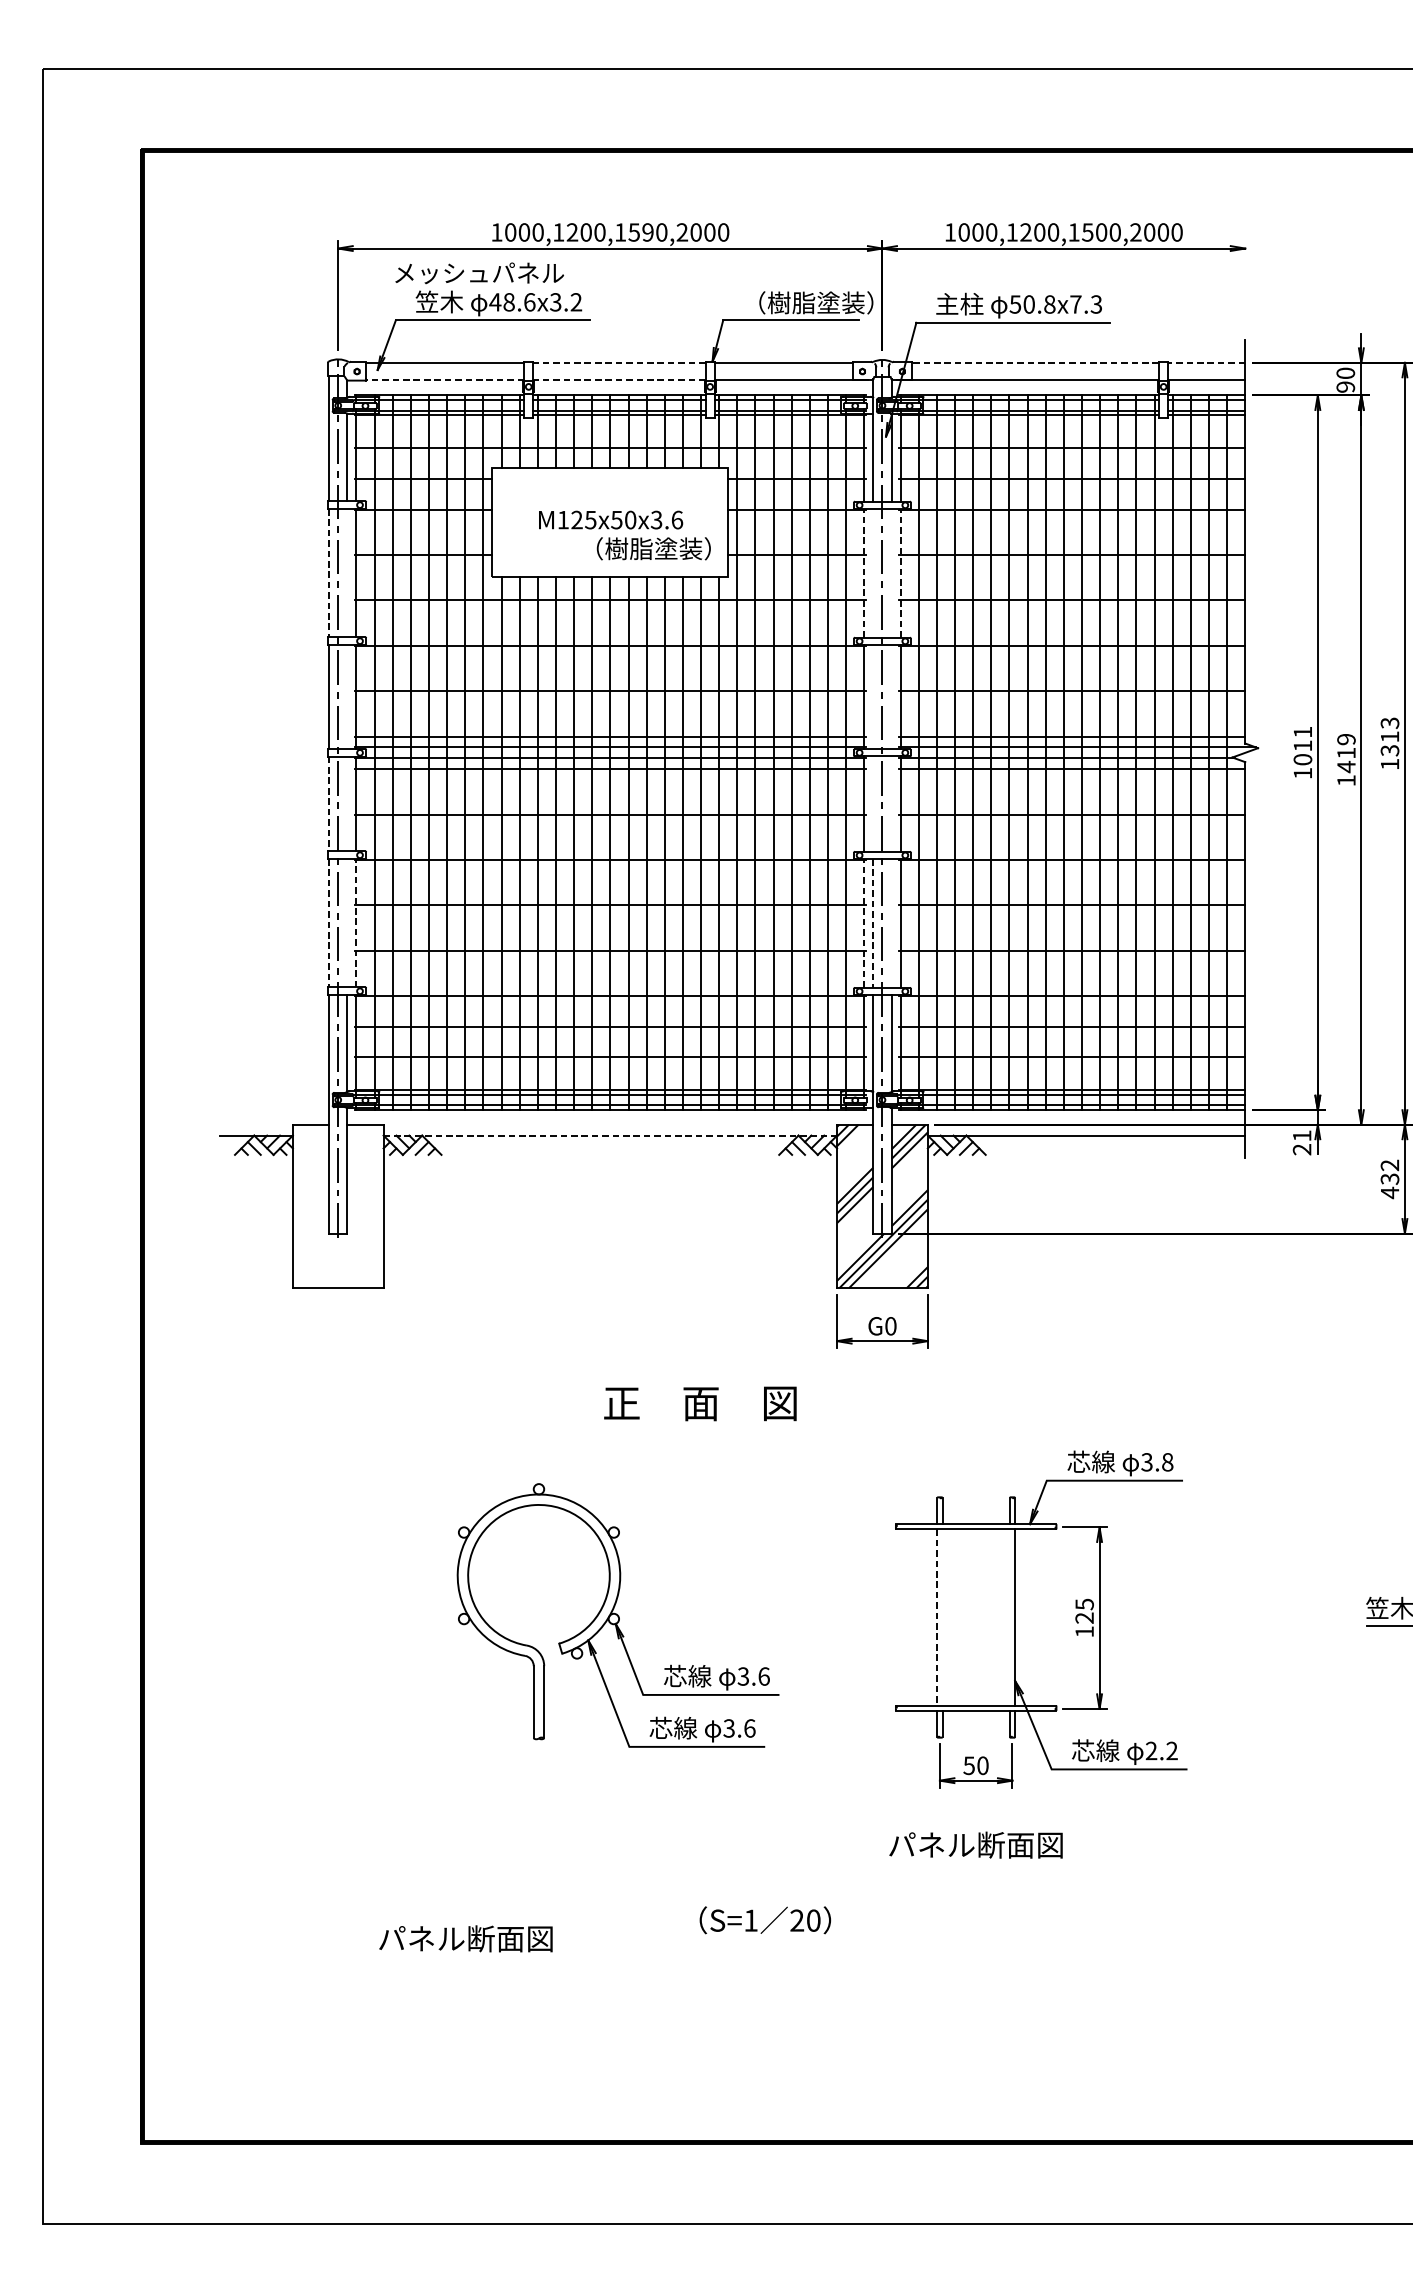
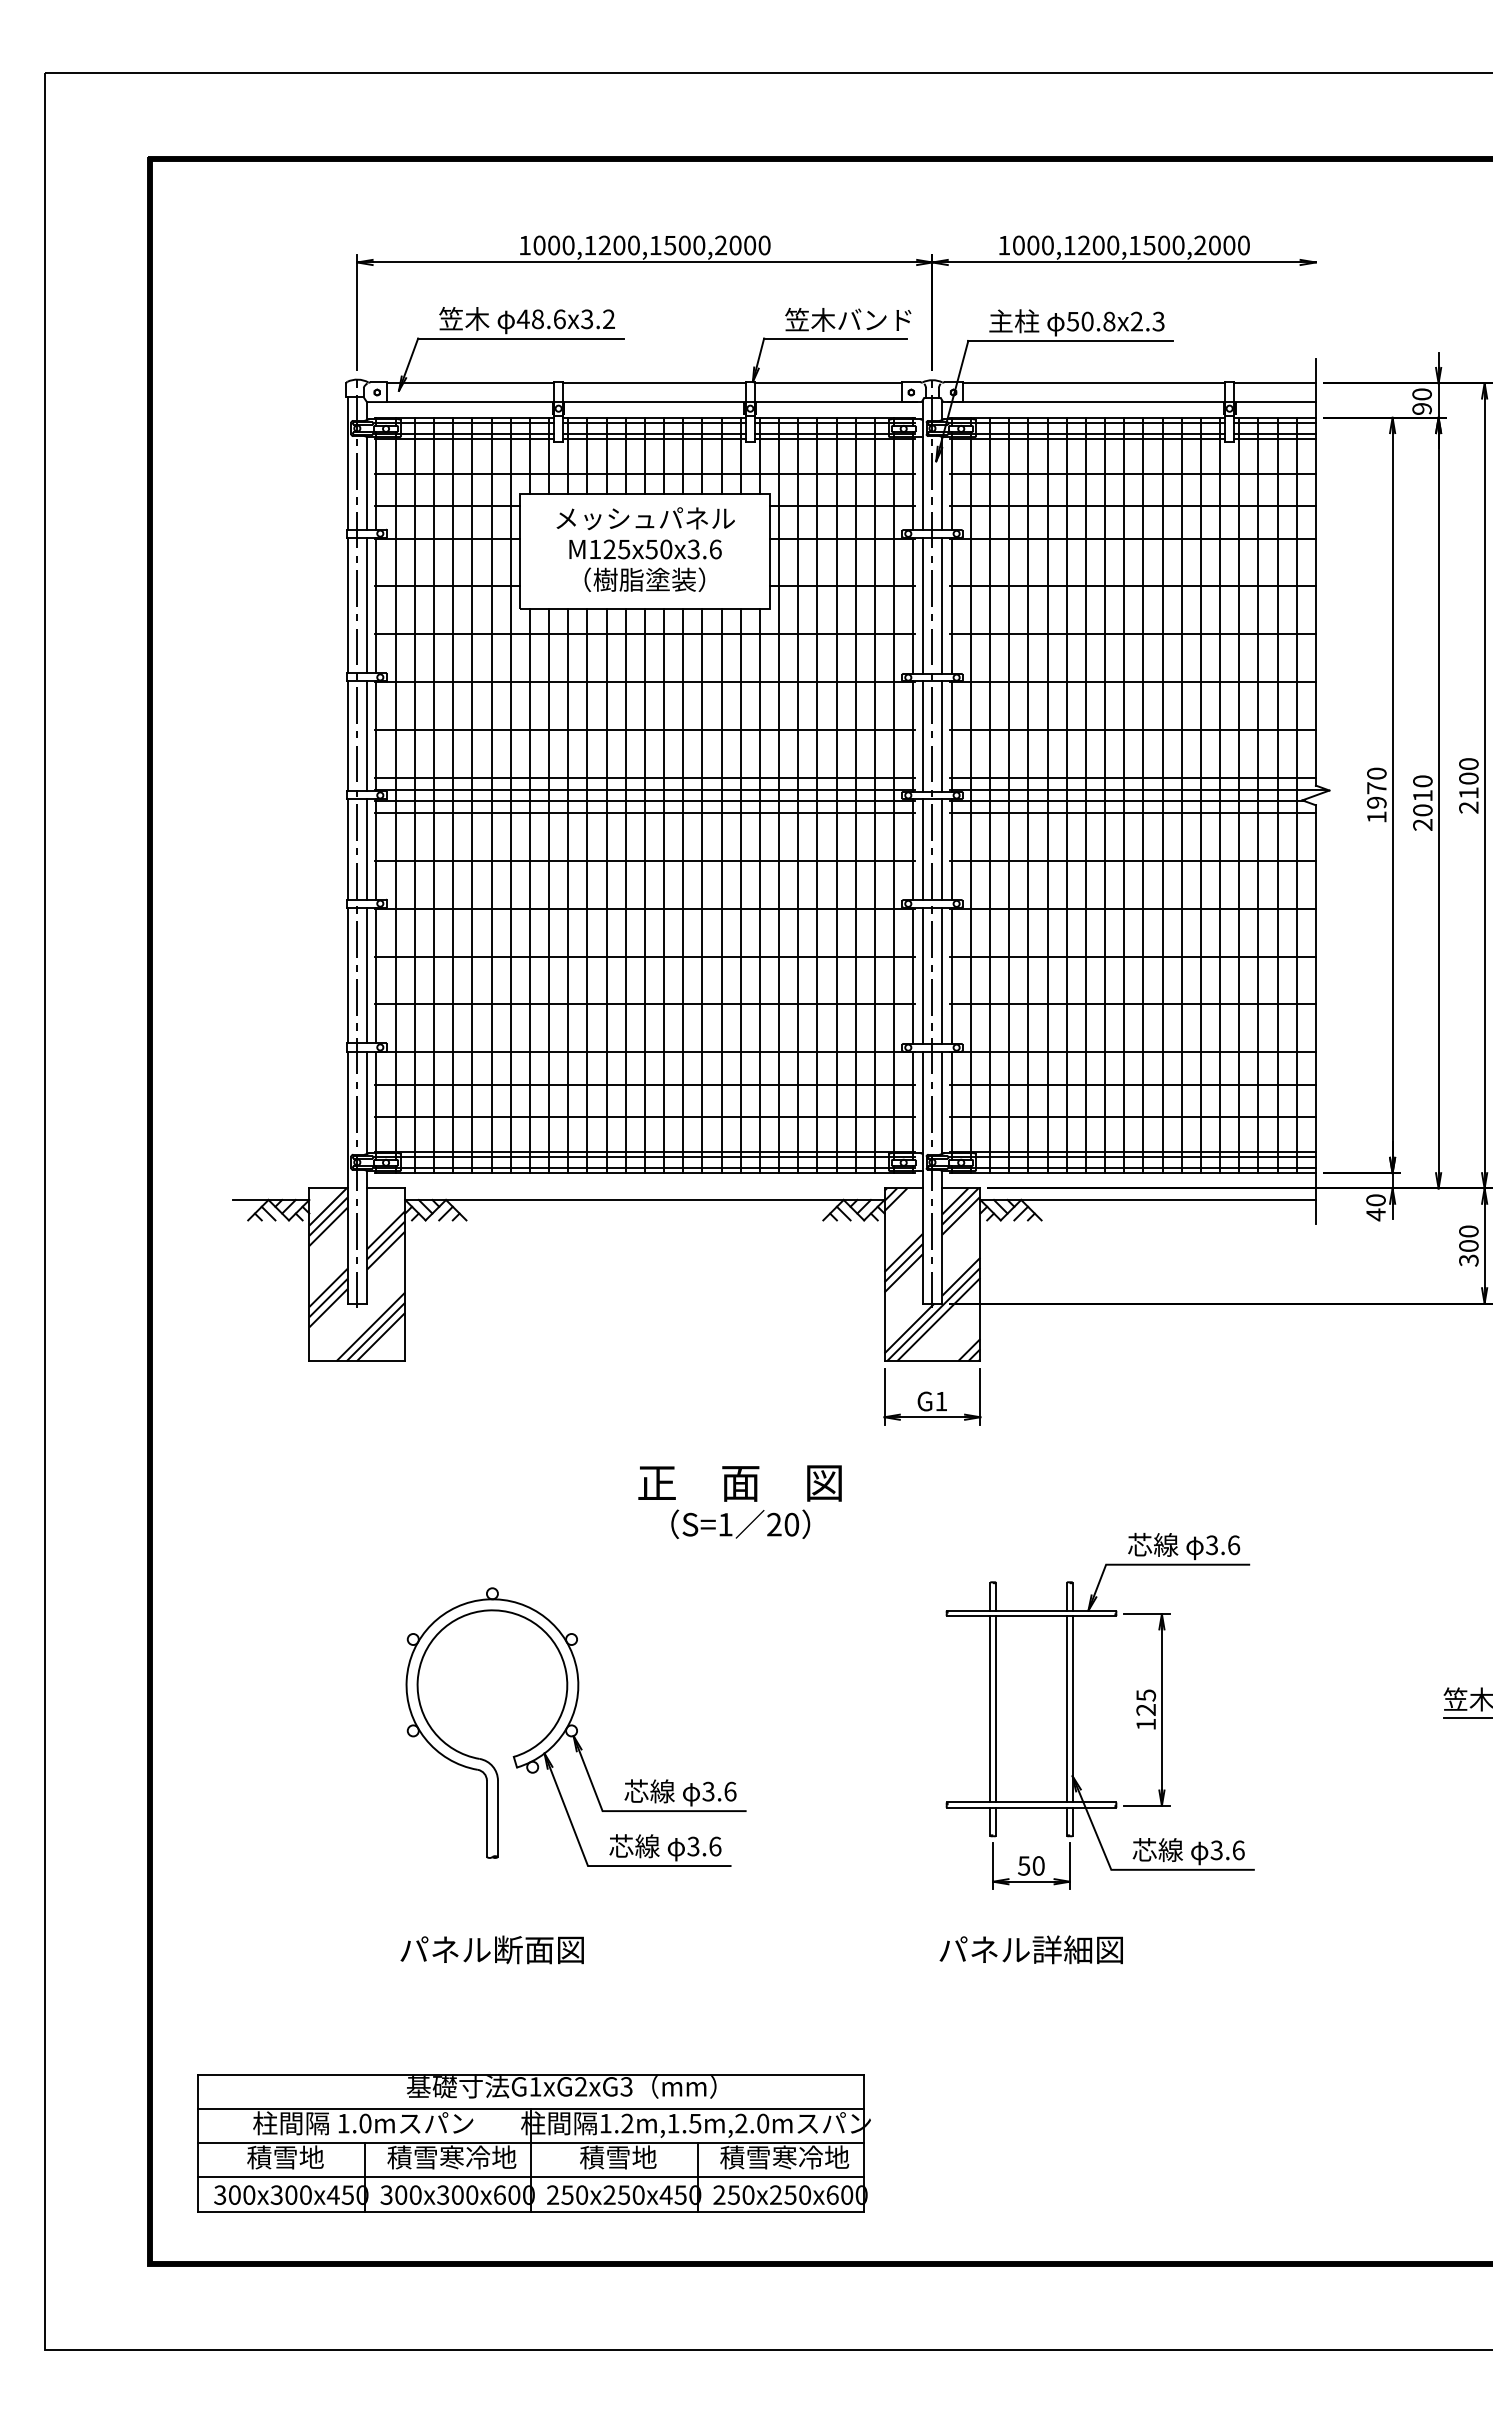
text: (647, 232) -> (684, 245), 1000,1200,1590,2000 -> 1000,1200,1500,2000
text: (479, 273) -> (645, 518), moved
text: (807, 302) -> (853, 319), （樹脂塗装） -> 笠木バンド
text: (1075, 304) -> (1136, 321), 50.8x7.3 -> 50.8x2.3
line: (618, 363) -> (653, 383), dashed -> solid
line: (1035, 363) -> (1094, 383), dashed -> solid
line: (1207, 363) -> (1275, 383), dashed -> solid
line: (444, 380) -> (469, 401), dashed -> solid
line: (618, 380) -> (653, 401), dashed -> solid
text: (653, 548) -> (644, 579), moved
line: (328, 573) -> (347, 605), dashed -> solid
line: (347, 573) -> (367, 605), added
line: (864, 573) -> (913, 605), dashed -> solid
line: (873, 573) -> (922, 605), added
line: (891, 573) -> (942, 605), added
line: (900, 573) -> (951, 605), dashed -> solid
line: (347, 697) -> (367, 736), added
line: (873, 697) -> (922, 736), added
line: (891, 697) -> (942, 736), added
text: (1389, 743) -> (1468, 785), 1313 -> 2100
text: (1302, 745) -> (1376, 787), 1011 -> 1970
text: (1346, 759) -> (1422, 802), 1419 -> 2010
line: (347, 803) -> (367, 849), added
line: (873, 803) -> (922, 849), added
line: (891, 803) -> (942, 849), added
line: (328, 804) -> (347, 850), dashed -> solid
line: (328, 923) -> (347, 975), dashed -> solid
line: (347, 923) -> (367, 975), added
line: (356, 923) -> (376, 975), dashed -> solid
line: (864, 923) -> (913, 975), dashed -> solid
line: (891, 923) -> (942, 975), added
line: (873, 924) -> (922, 976), dashed -> solid
line: (609, 1135) -> (644, 1199), dashed -> solid
text: (1301, 1142) -> (1375, 1207), 21 -> 40
text: (1389, 1179) -> (1468, 1246), 432 -> 300
hatch: (338, 1206) -> (357, 1274), added
text: (891, 1326) -> (941, 1401), G0 -> G1
text: (1168, 1461) -> (1234, 1544), 3.8 -> 3.6
part: (617, 1614) -> (575, 1726), moved
line: (937, 1617) -> (990, 1709), dashed -> solid
line: (942, 1617) -> (995, 1709), added
line: (1010, 1617) -> (1067, 1709), added
text: (1161, 1751) -> (1227, 1850), 2.2 -> 3.6
text: (1005, 1844) -> (1062, 1949), パネル断面図 -> パネル詳細図
text: (765, 1919) -> (740, 1523), moved
text: (465, 1938) -> (491, 1949), moved
part: (504, 2028) -> (533, 2143), added

